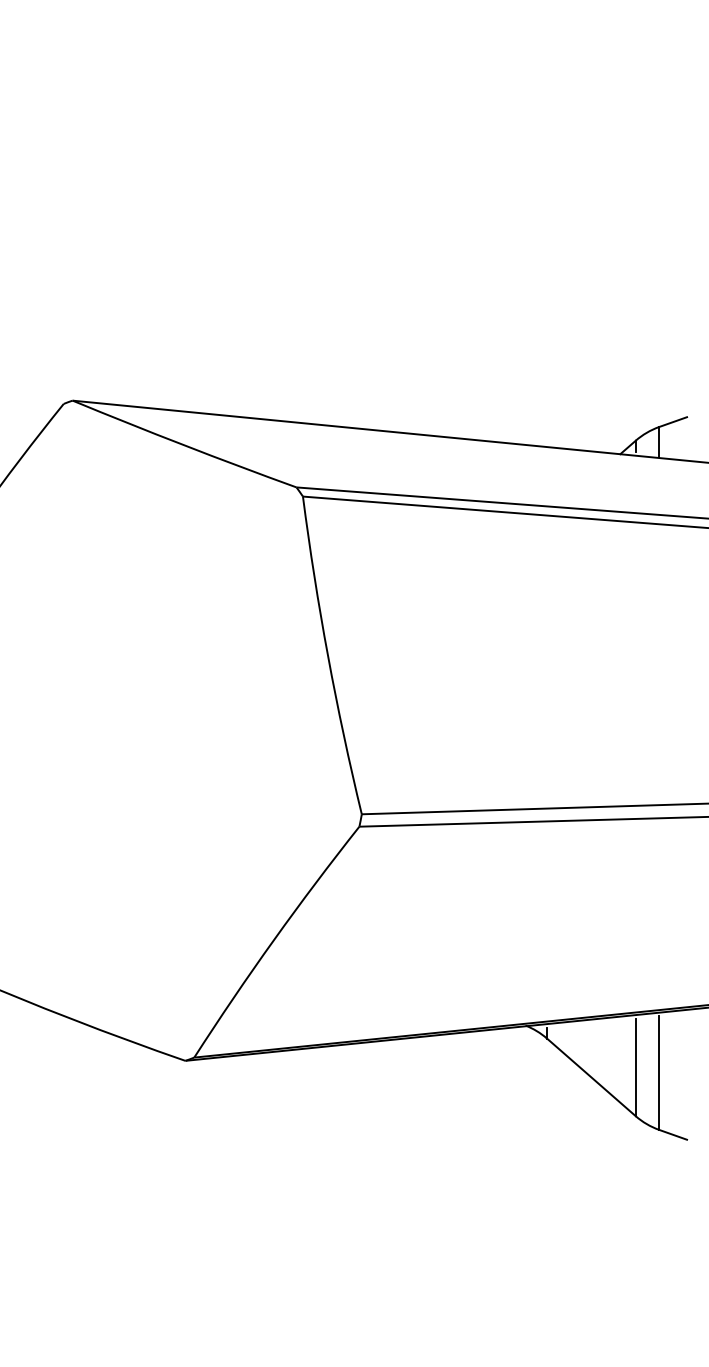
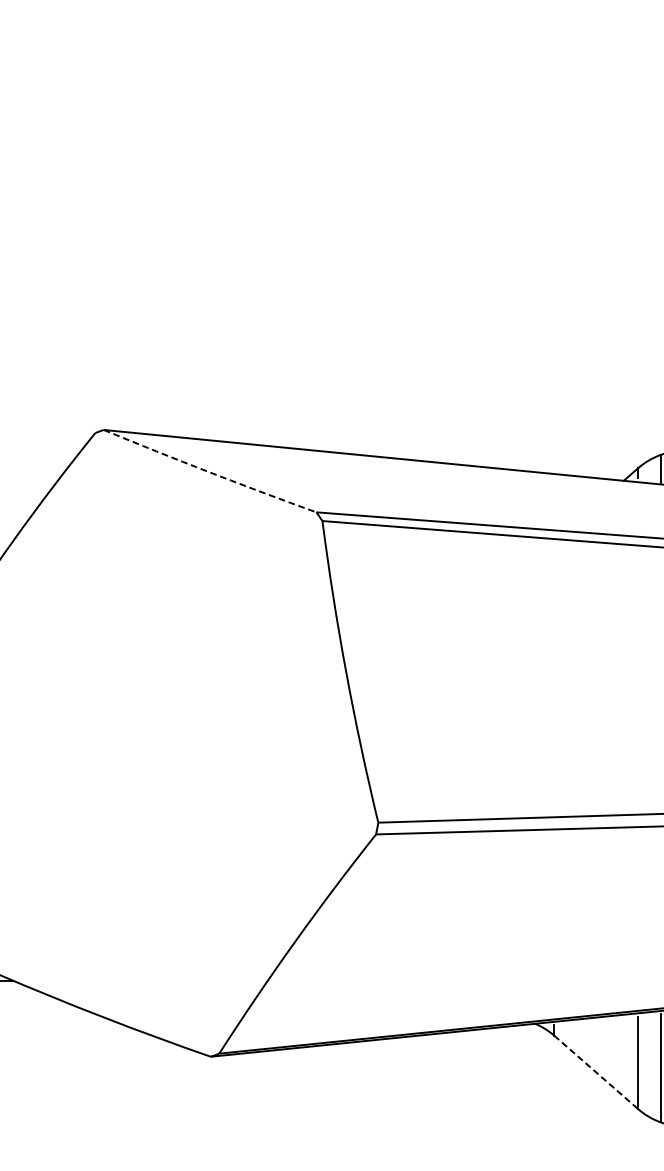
arc: (184, 445) -> (209, 472), solid -> dashed
line: (591, 1077) -> (596, 1072), solid -> dashed

